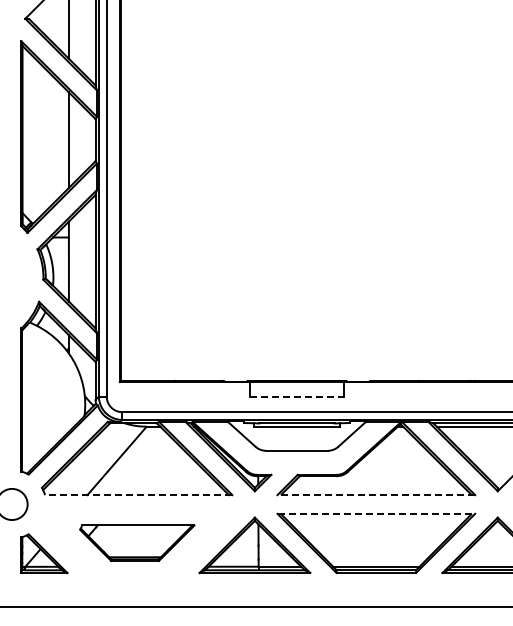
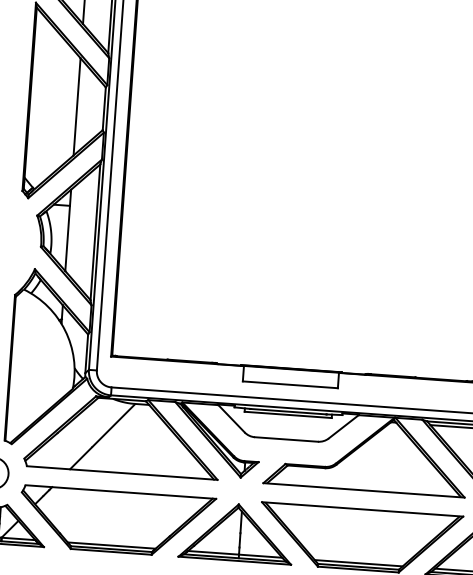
line: (296, 397) -> (289, 385), dashed -> solid
line: (138, 495) -> (121, 473), dashed -> solid
line: (376, 495) -> (364, 490), dashed -> solid
line: (376, 513) -> (362, 509), dashed -> solid
part: (137, 542) -> (117, 521), size x1.67

